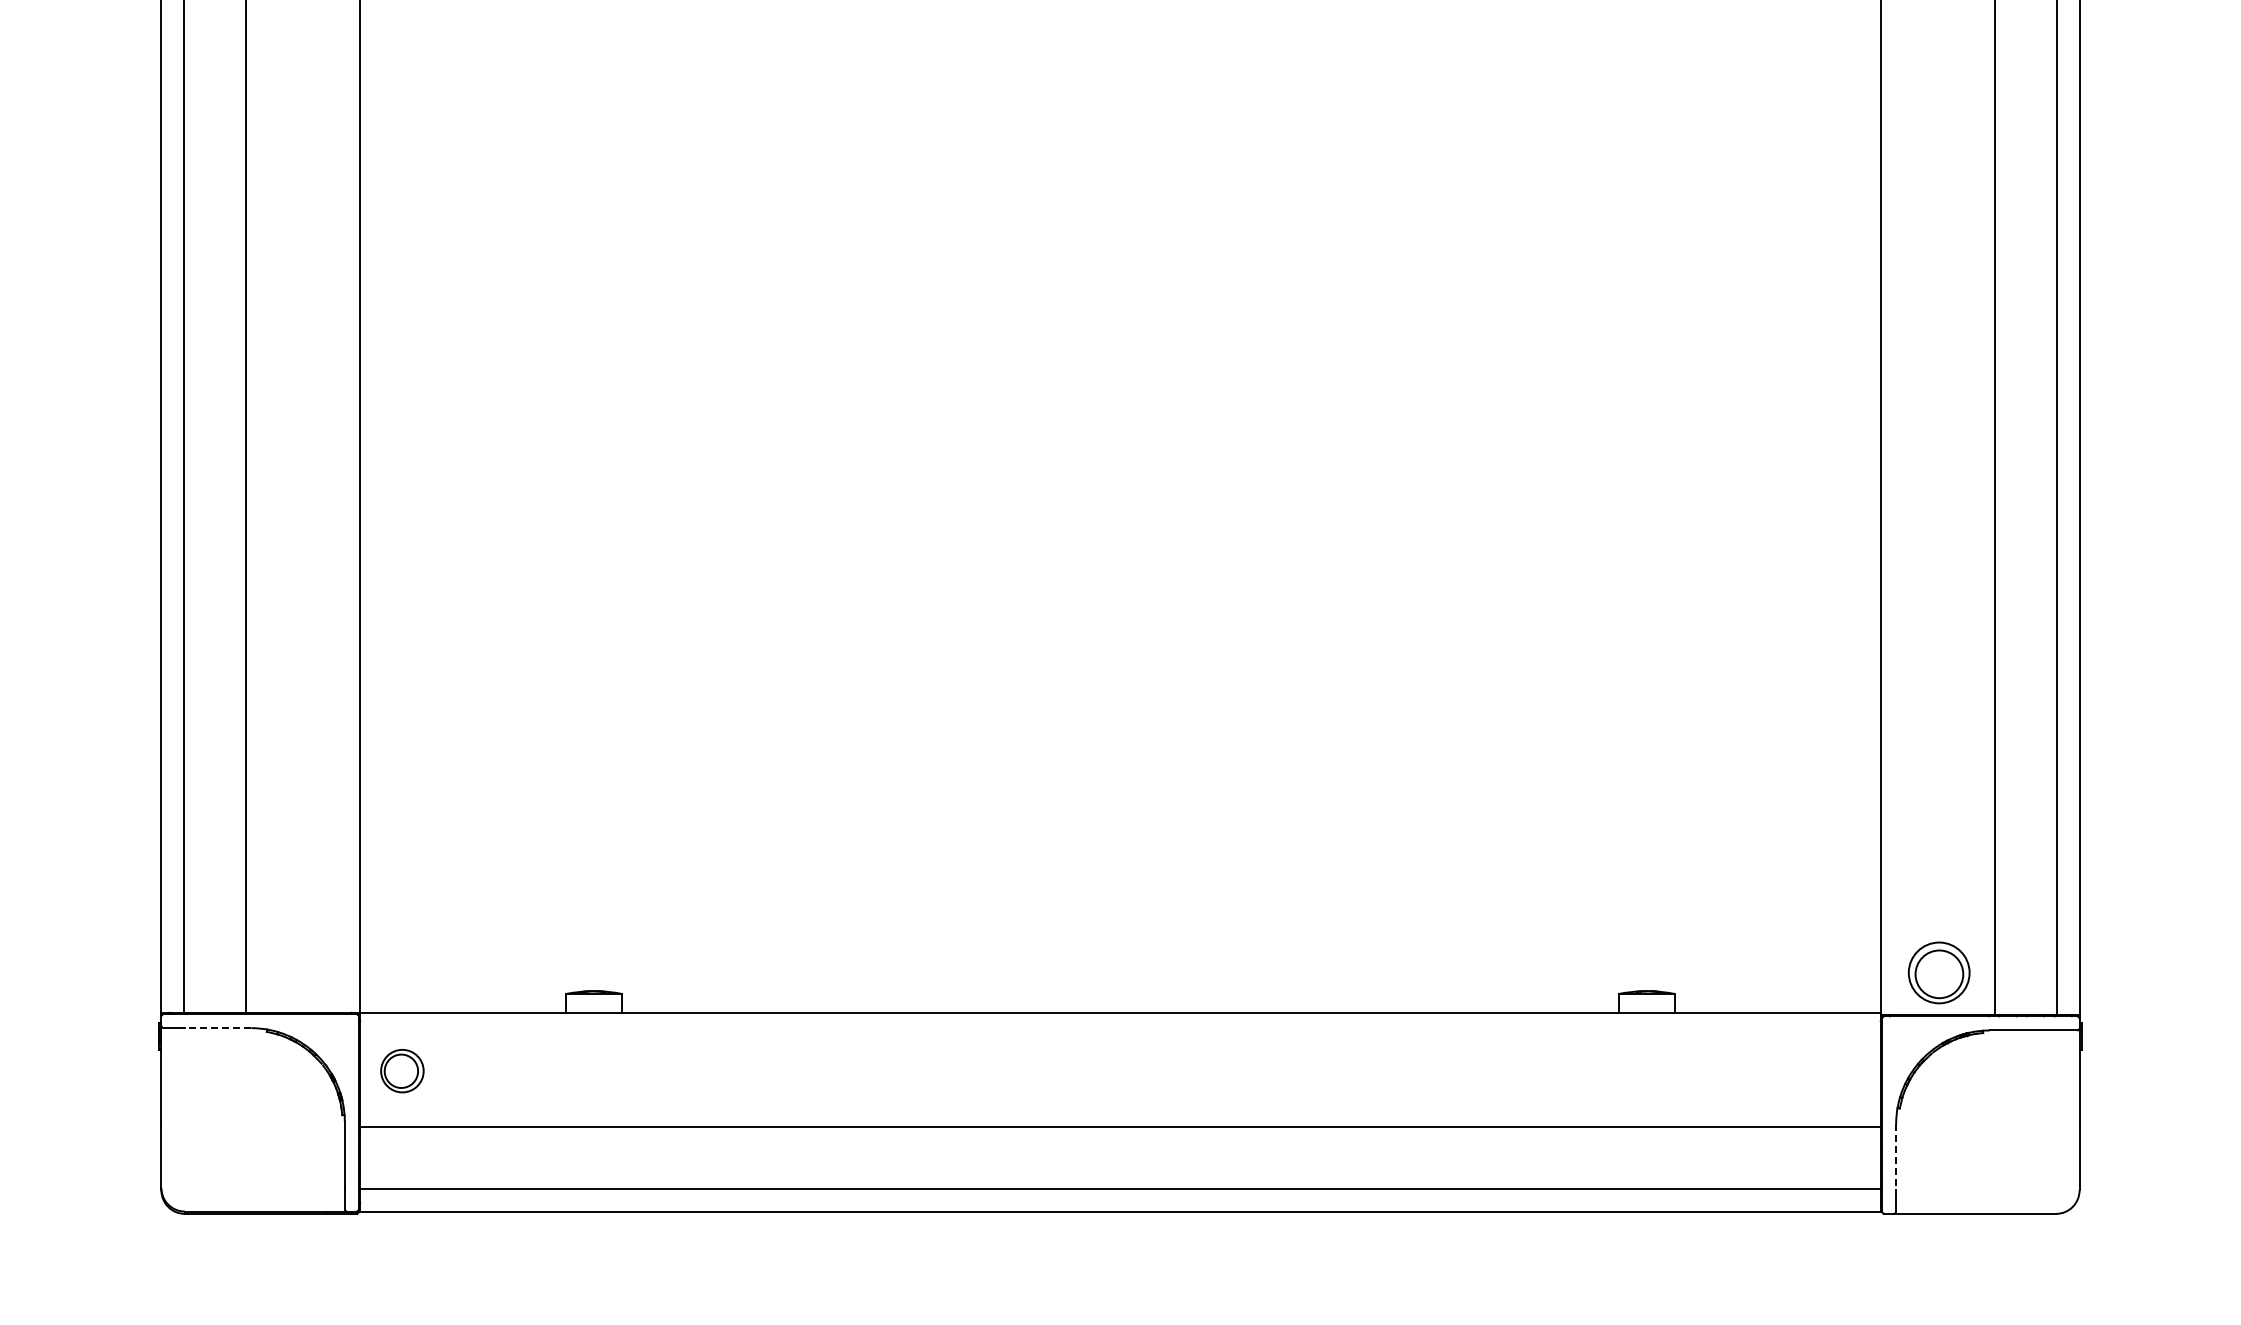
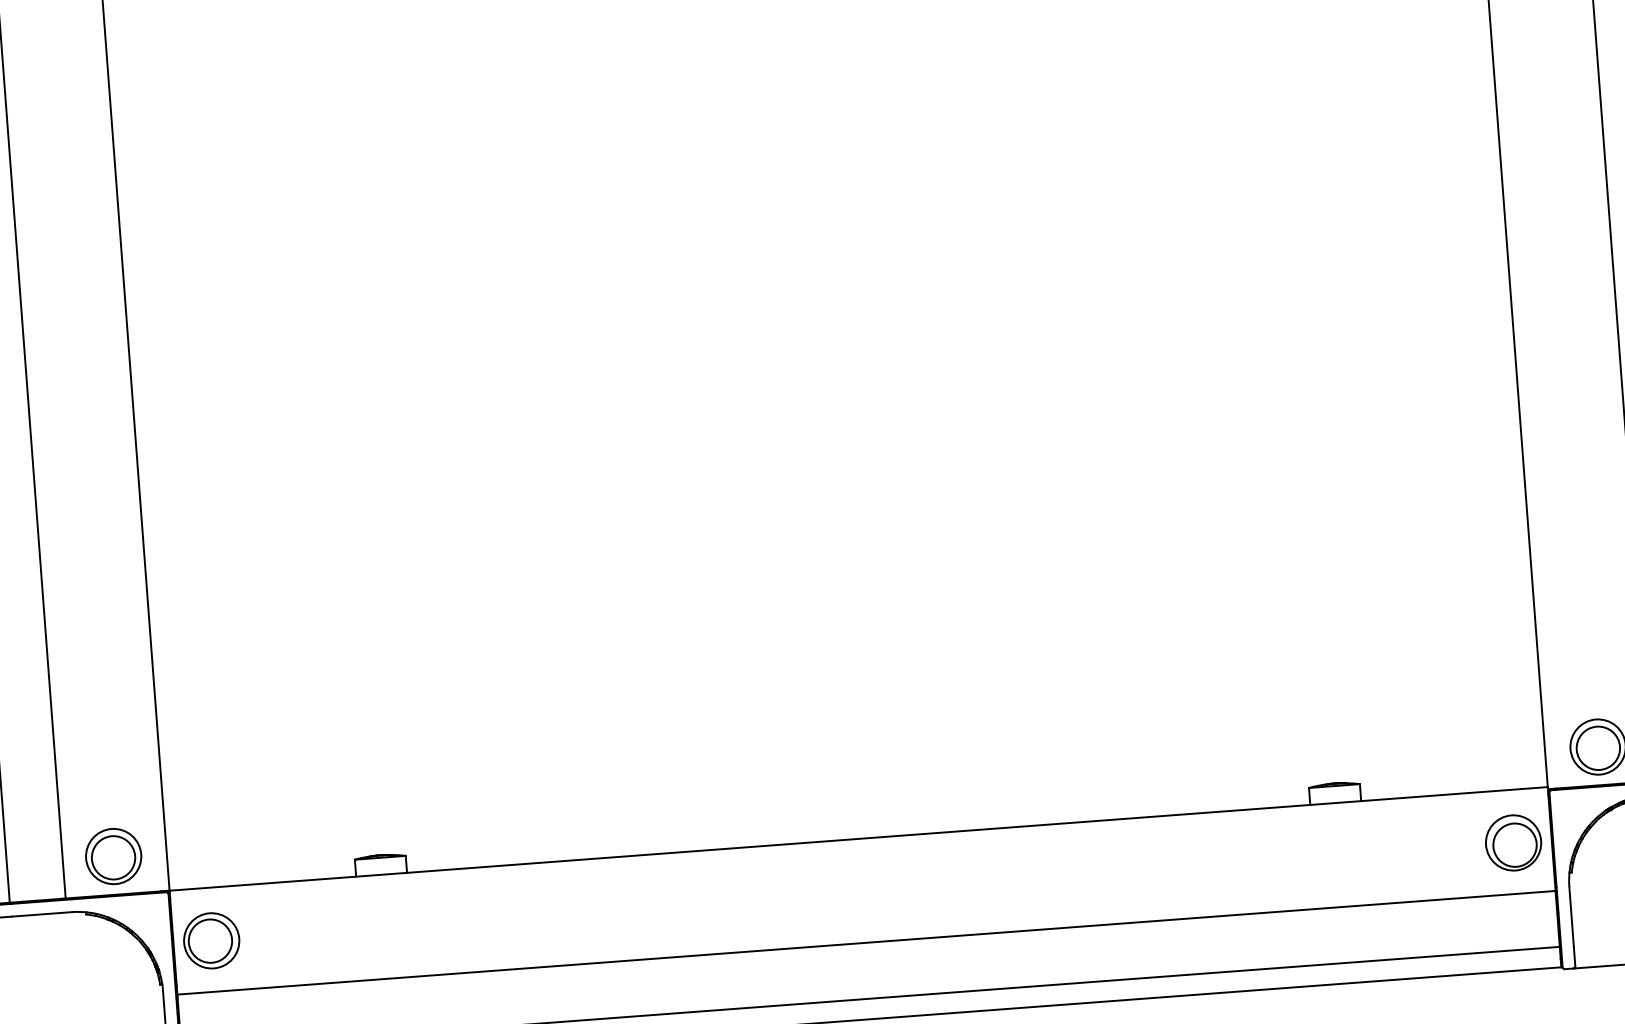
part: (301, 970) -> (113, 856), added
line: (217, 1028) -> (41, 914), dashed -> solid
part: (402, 1070) -> (211, 940), size x1.43
part: (1838, 1070) -> (1513, 842), added
line: (1896, 1157) -> (1571, 917), dashed -> solid

